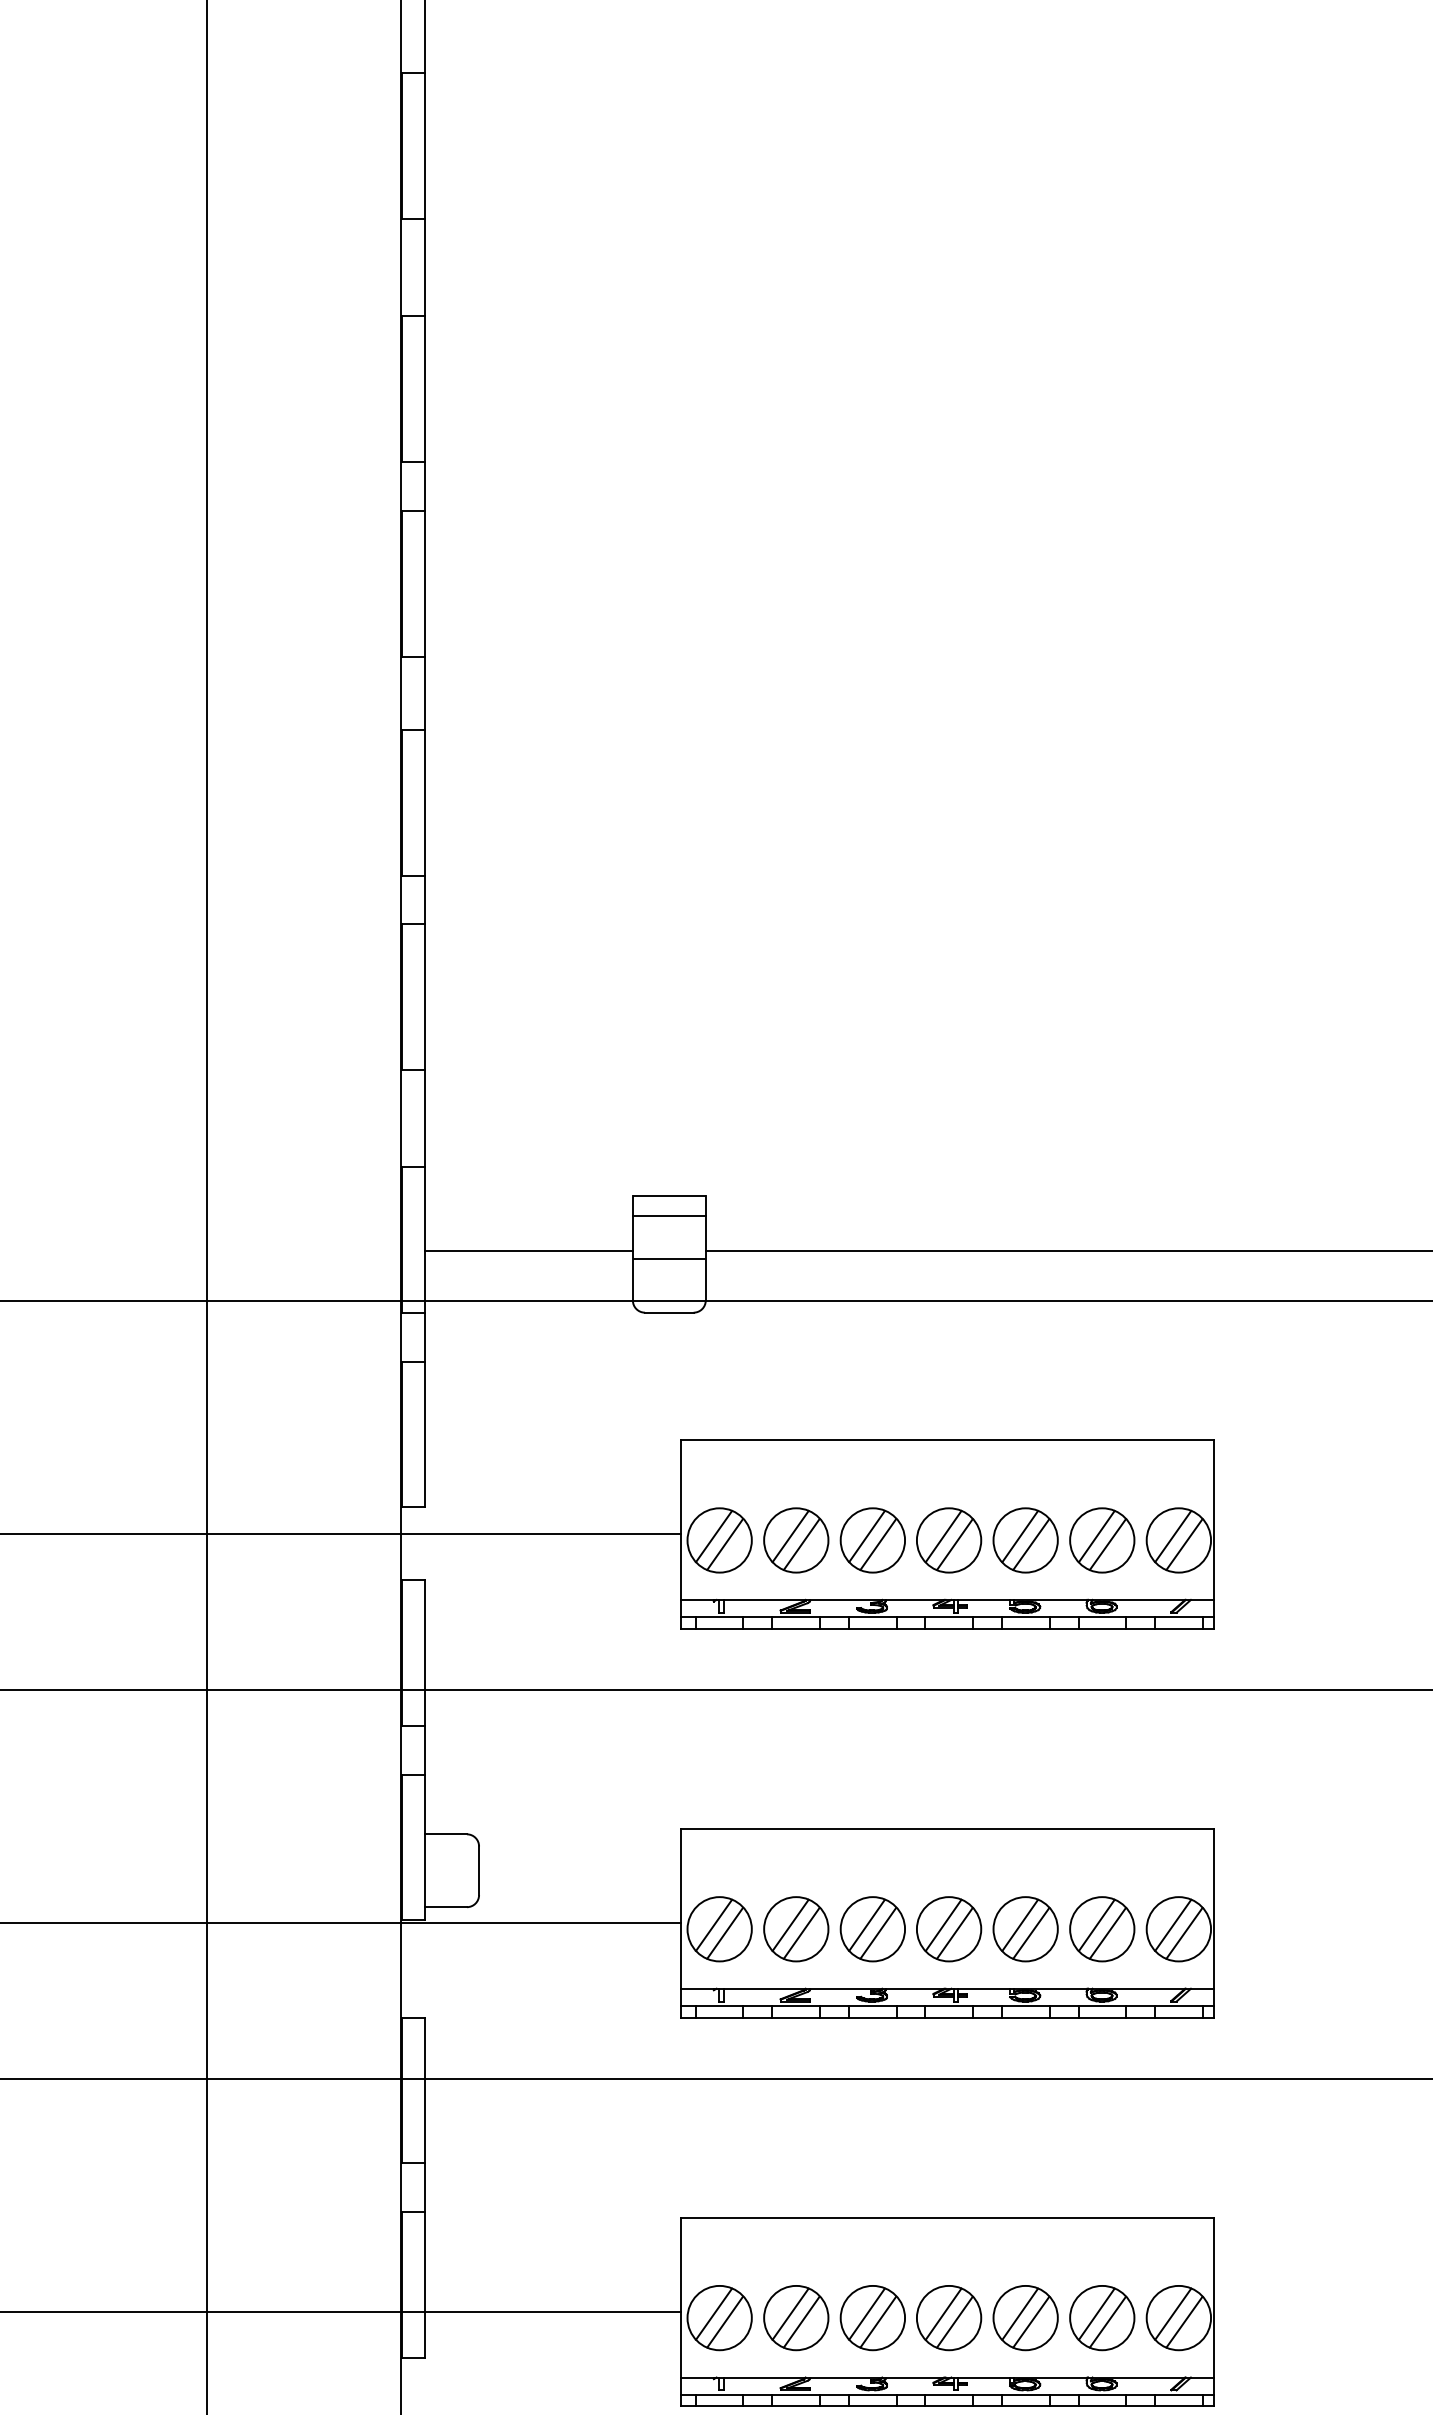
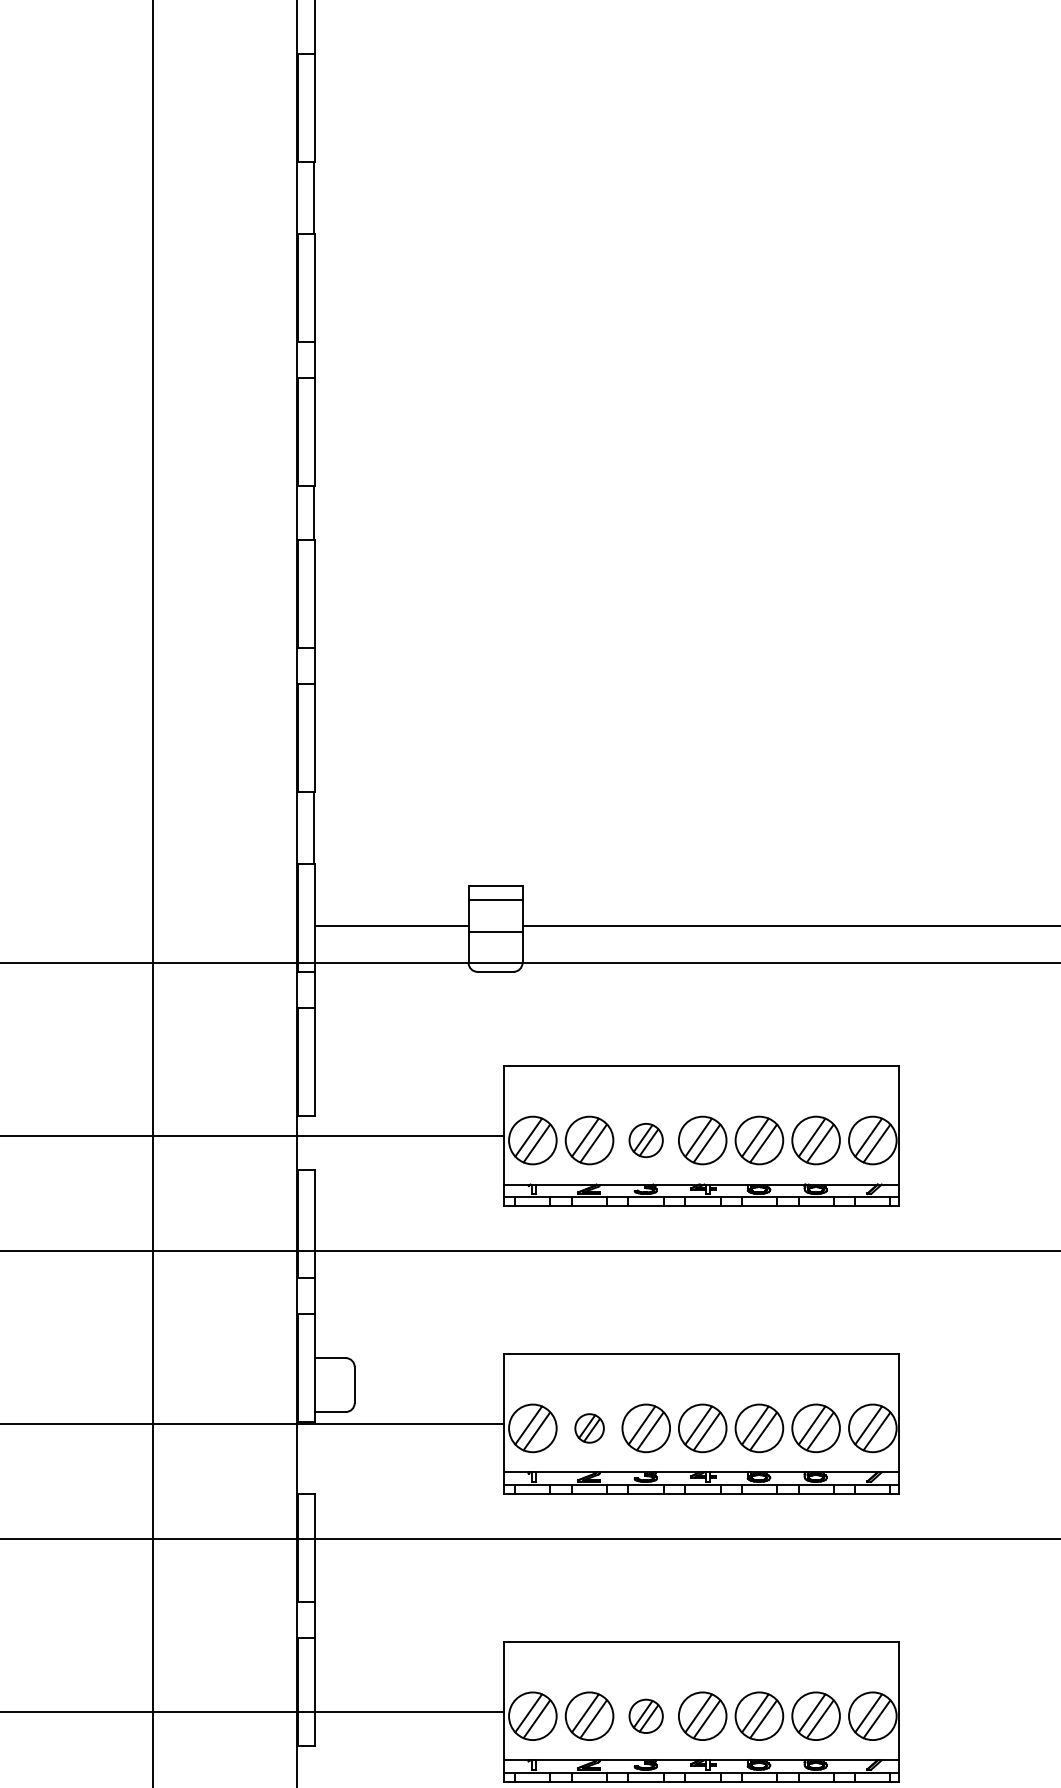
part: (872, 1540) -> (646, 1140), size x0.7
part: (796, 1929) -> (589, 1428), size x0.6
part: (872, 2318) -> (646, 1716), size x0.7

